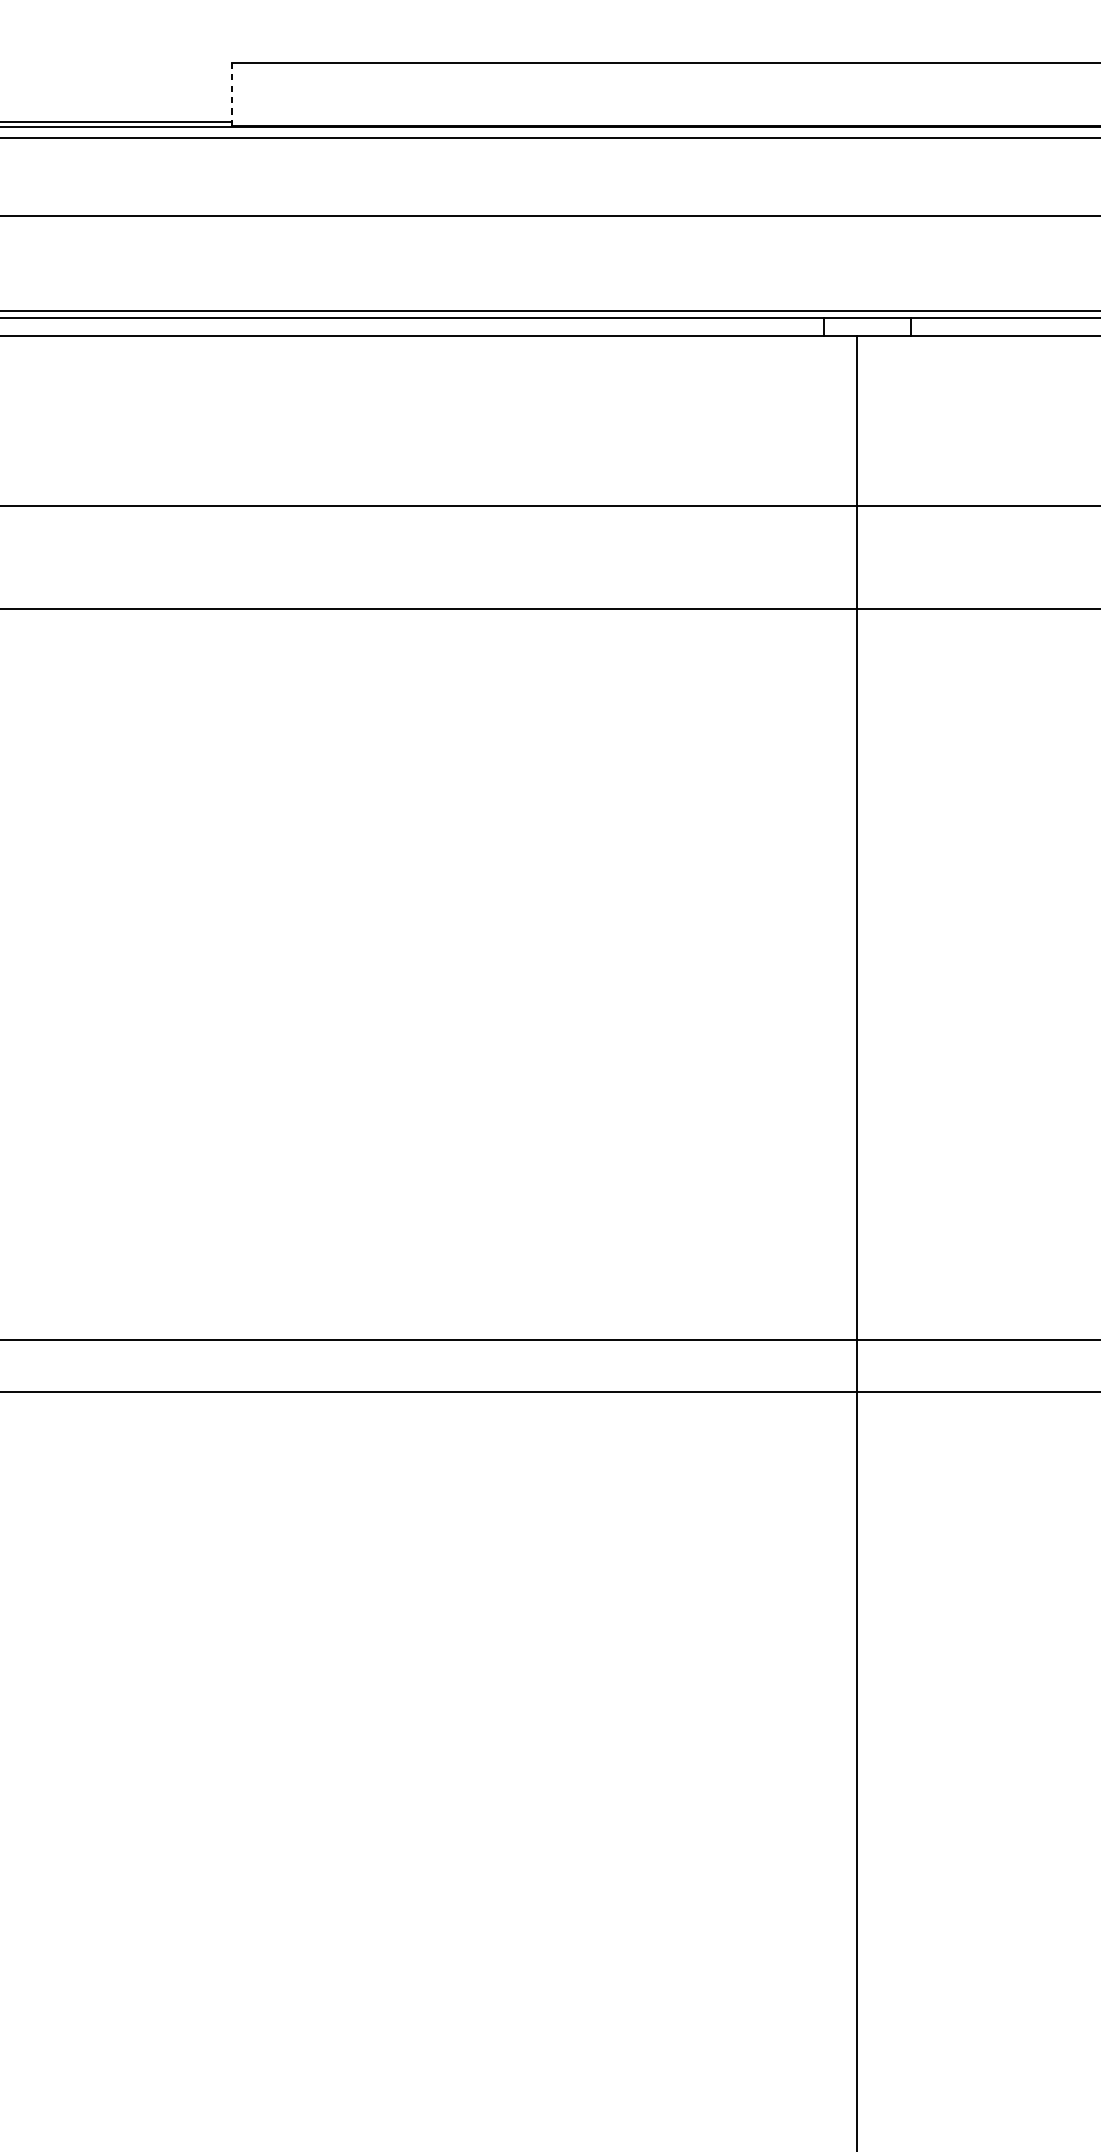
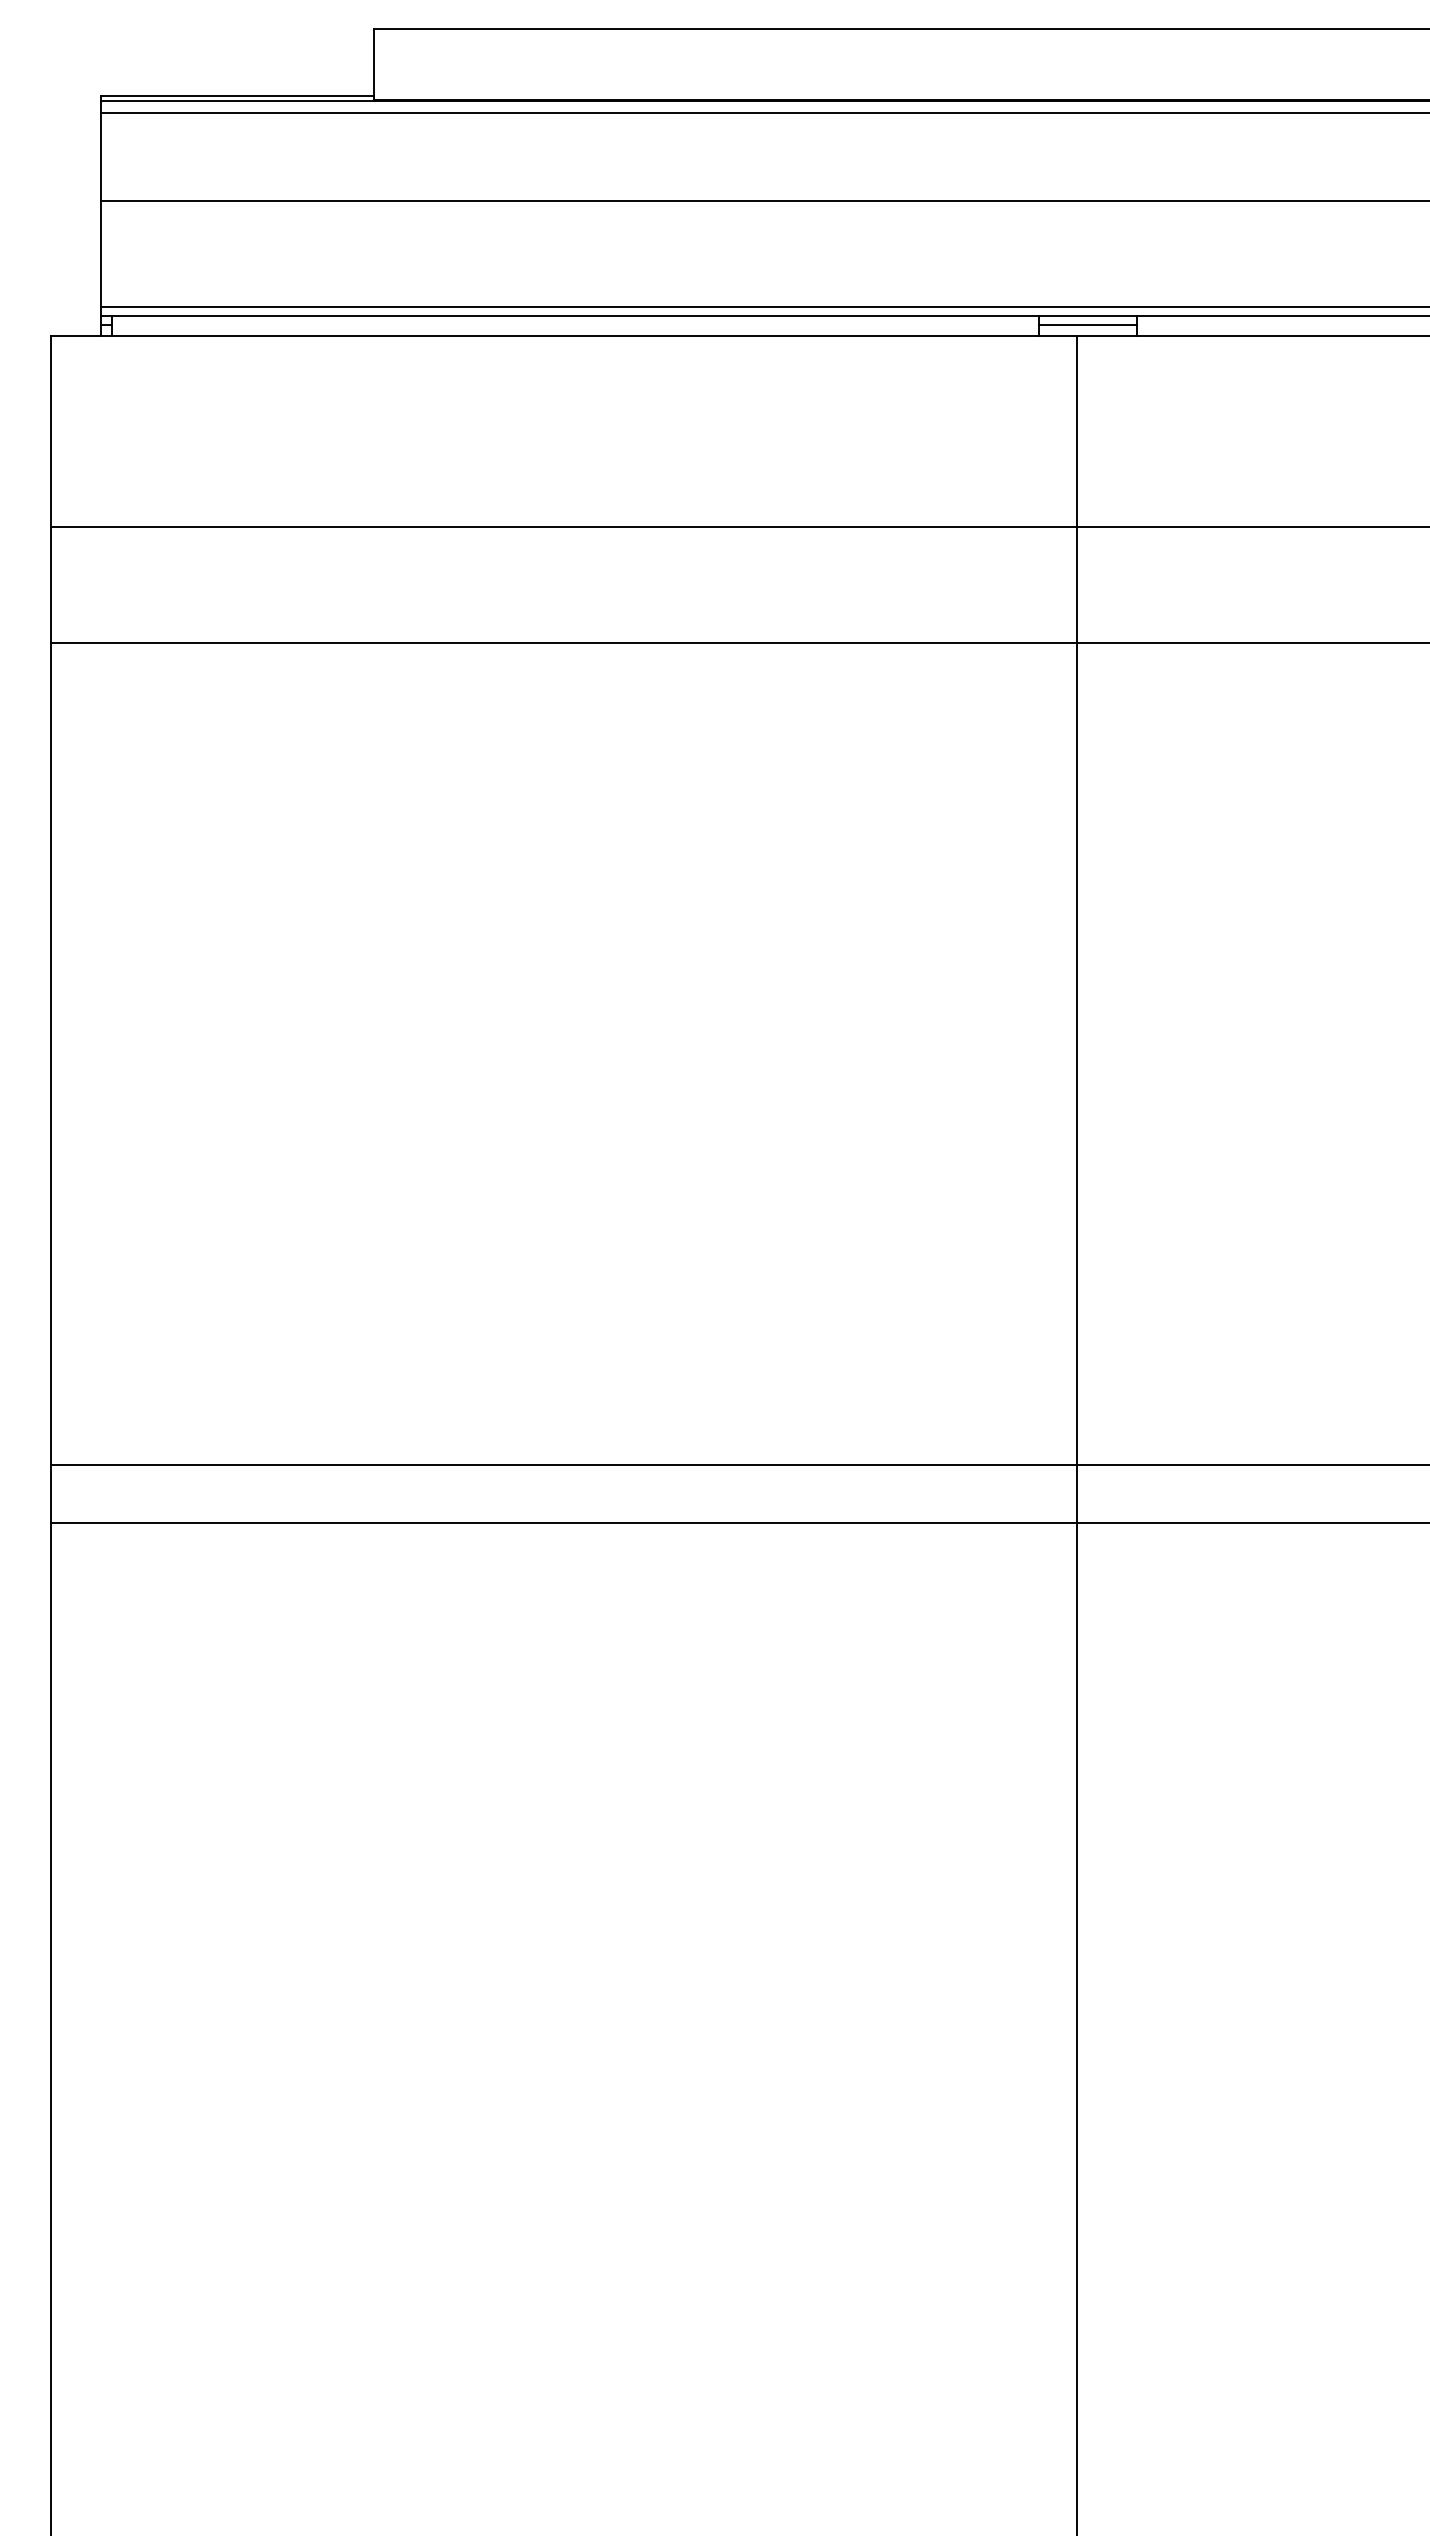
line: (231, 94) -> (373, 64), dashed -> solid
line: (866, 325) -> (1087, 324), added

